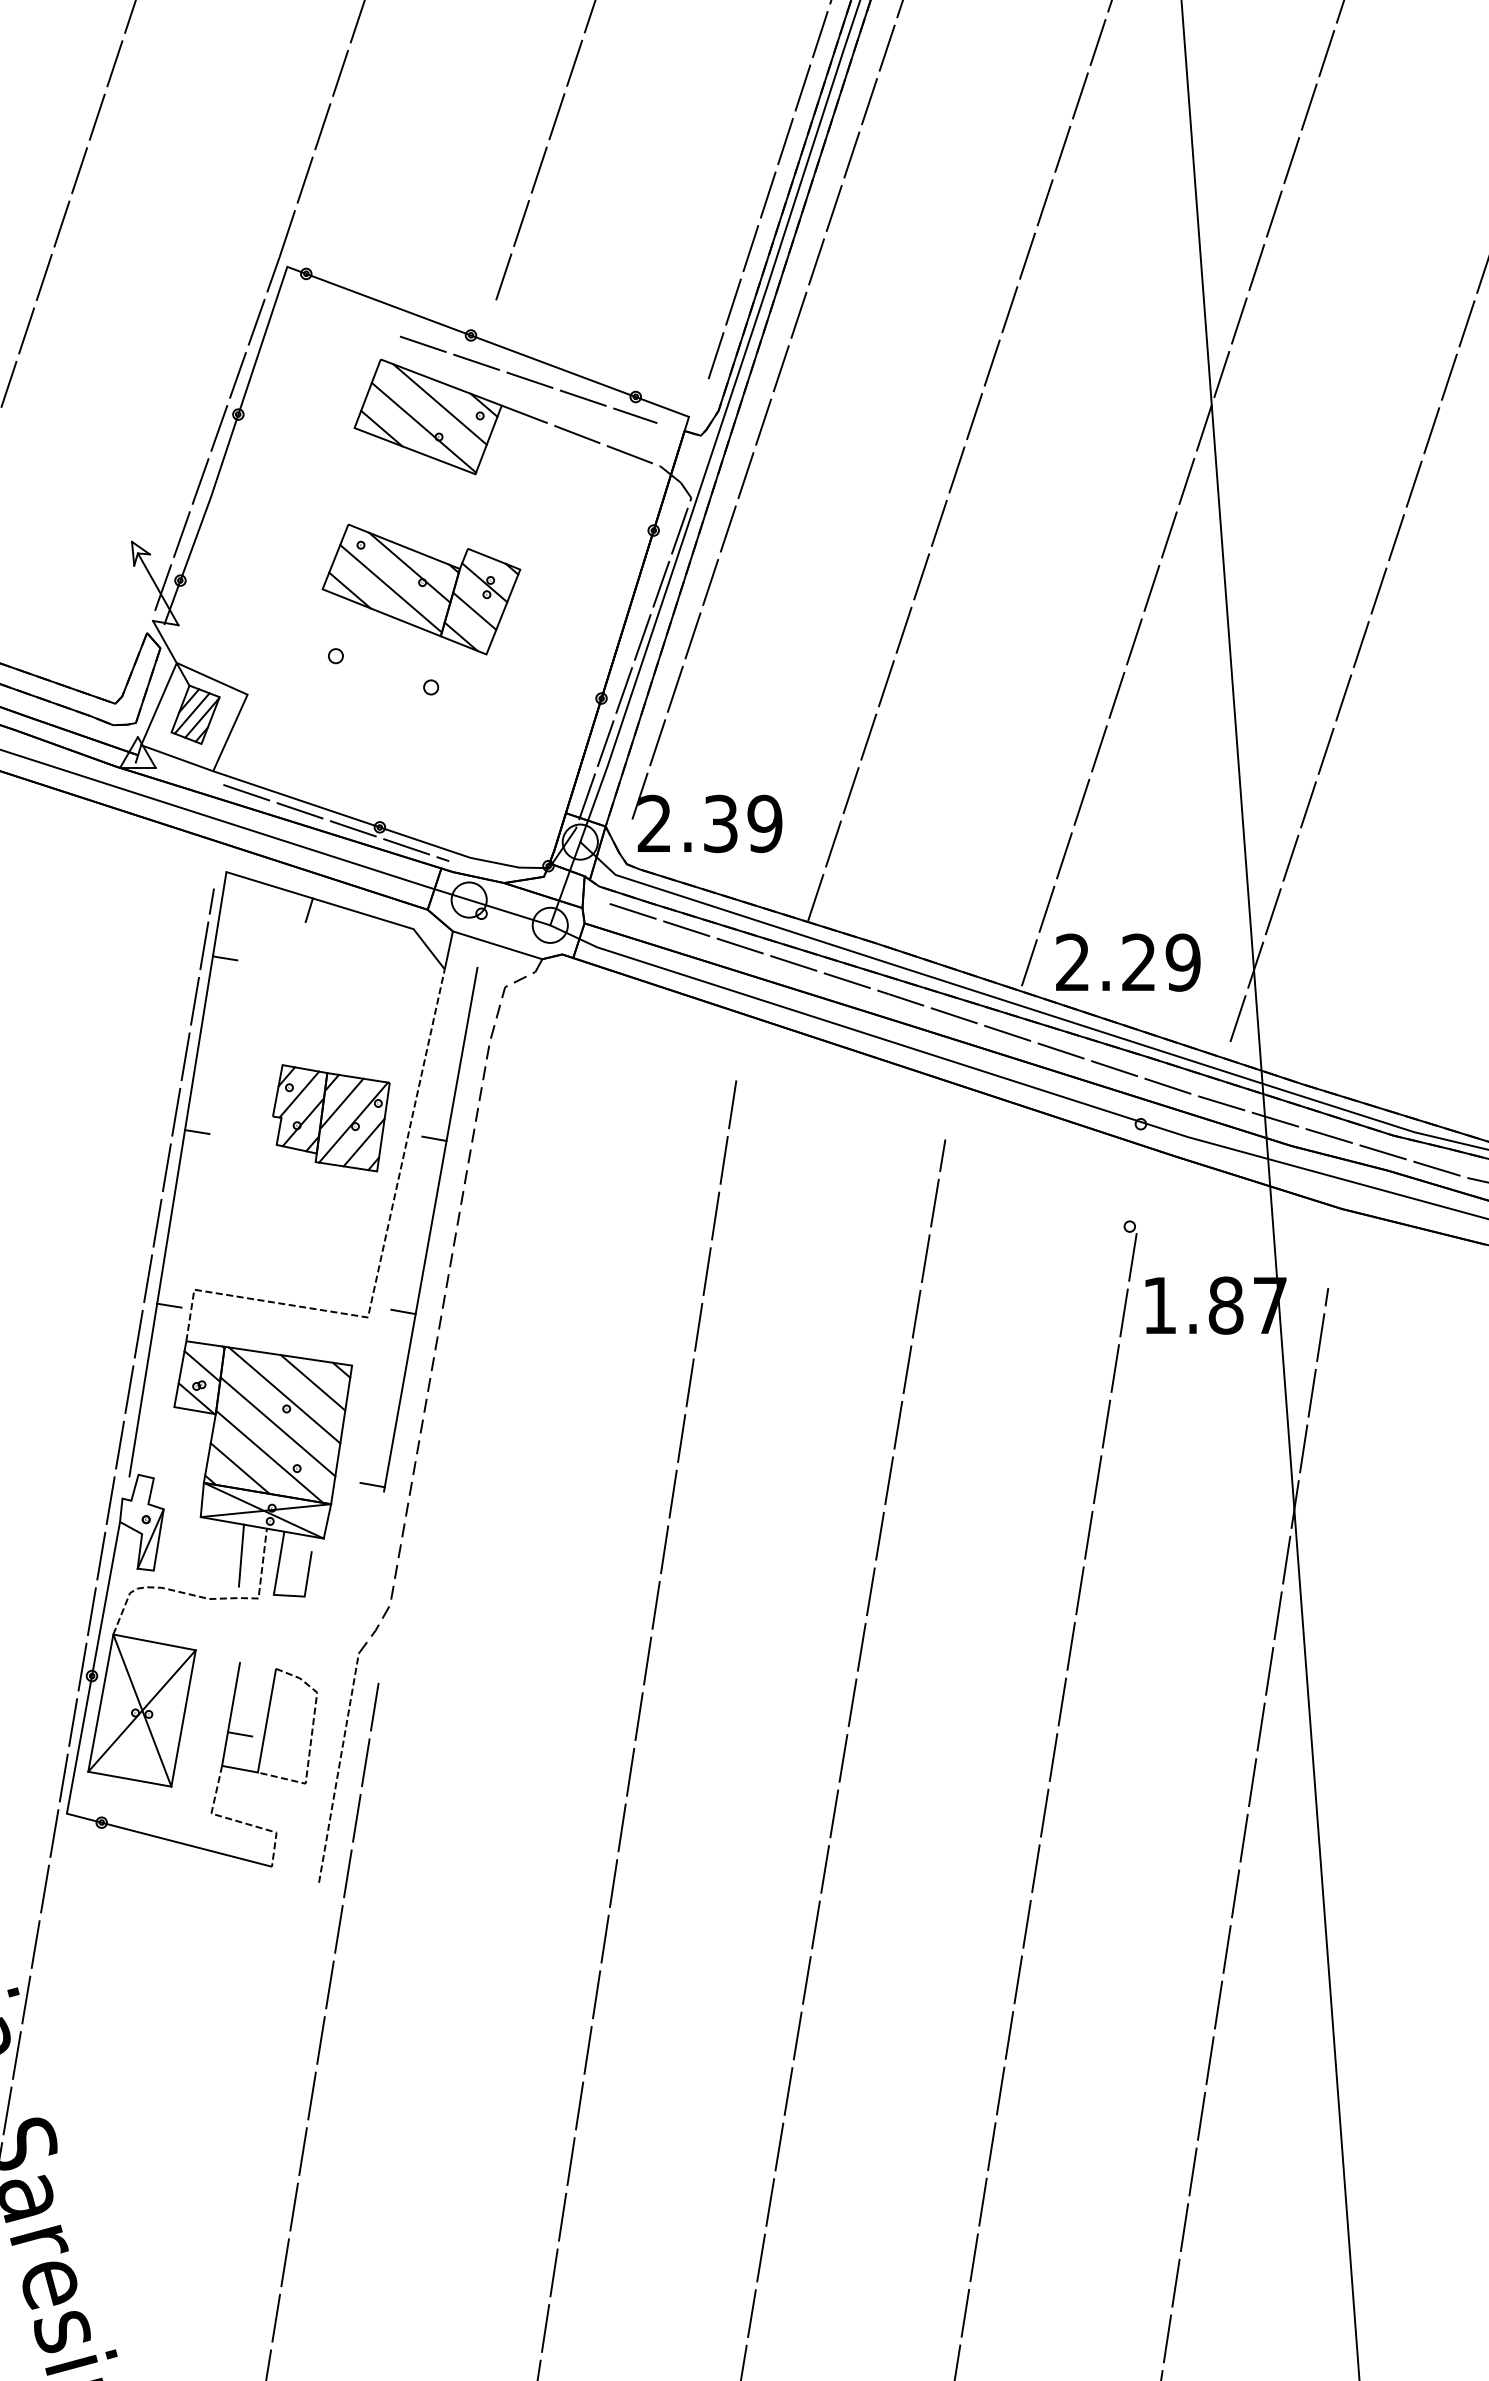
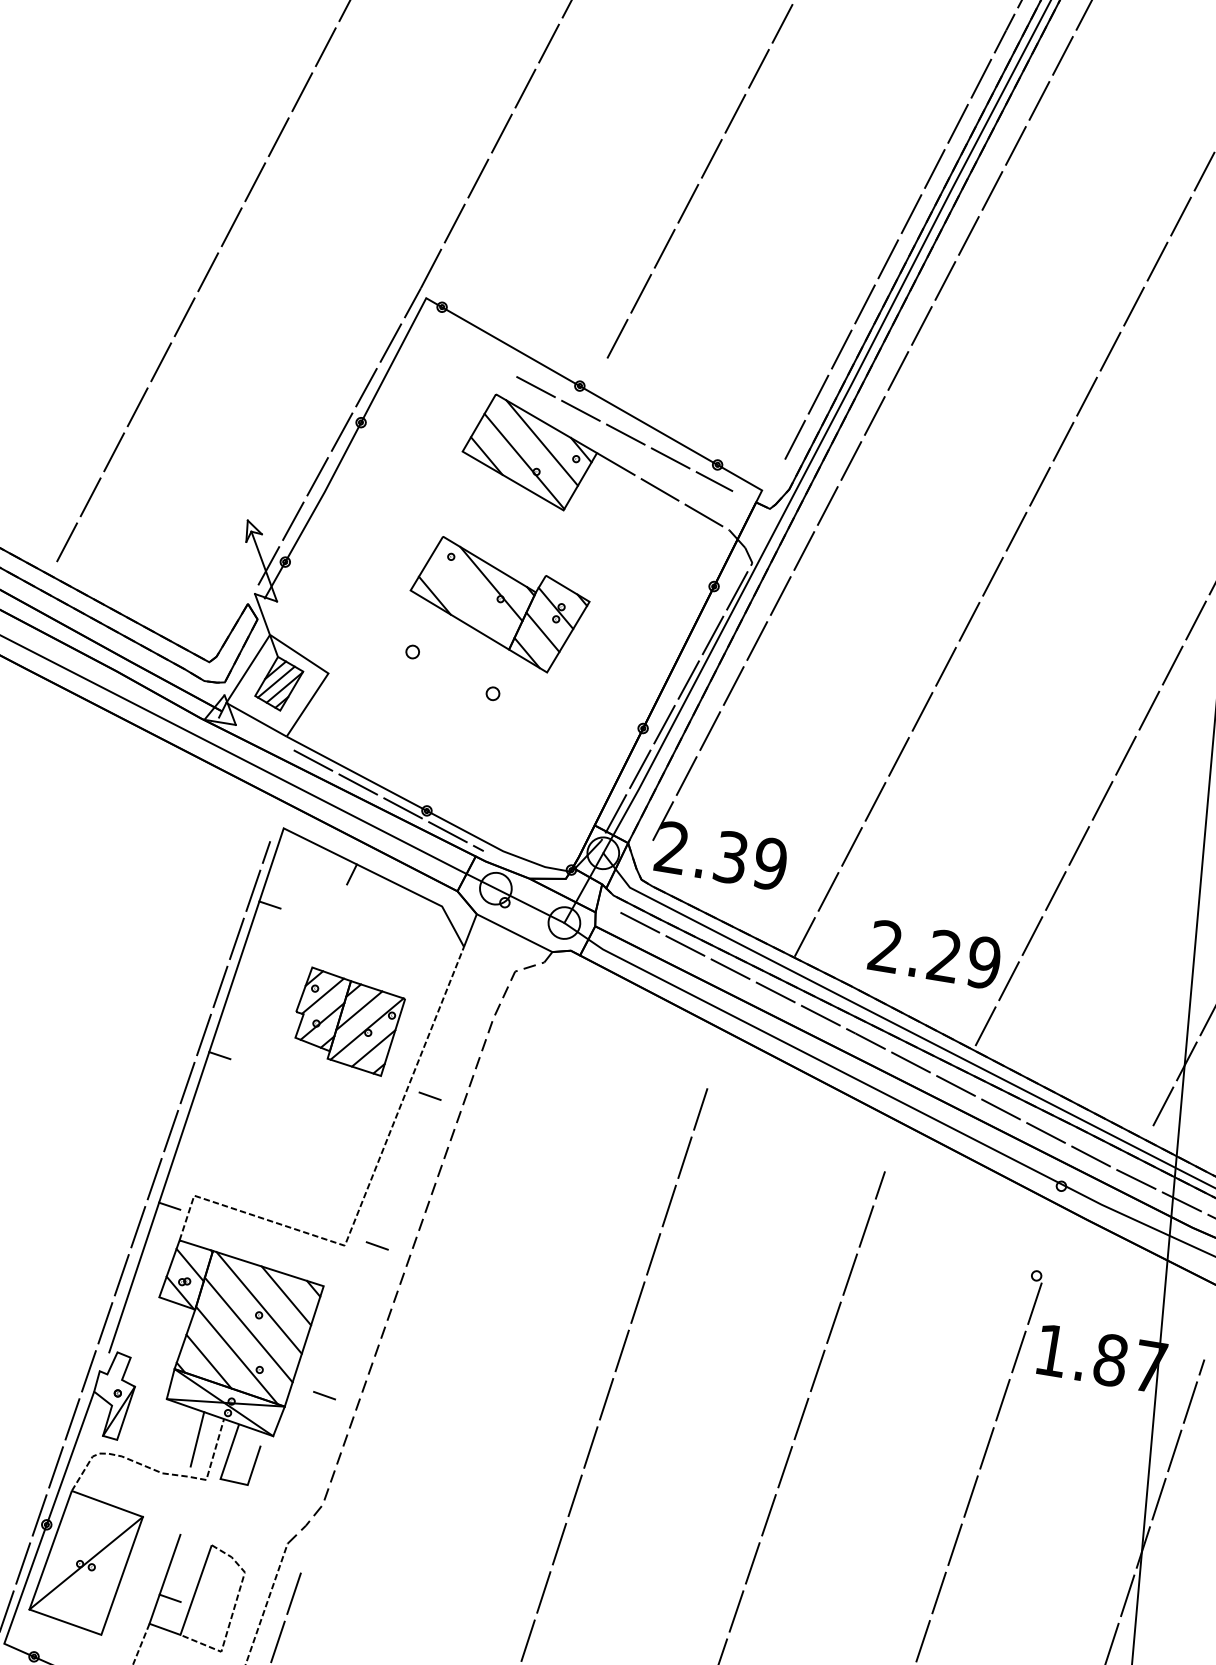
line: (390, 588) -> (471, 599), removed
text: (1128, 962) -> (935, 954), moved
part: (331, 1118) -> (348, 1022), moved
line: (430, 1229) -> (413, 1176), removed
line: (142, 1710) -> (86, 1562), removed

